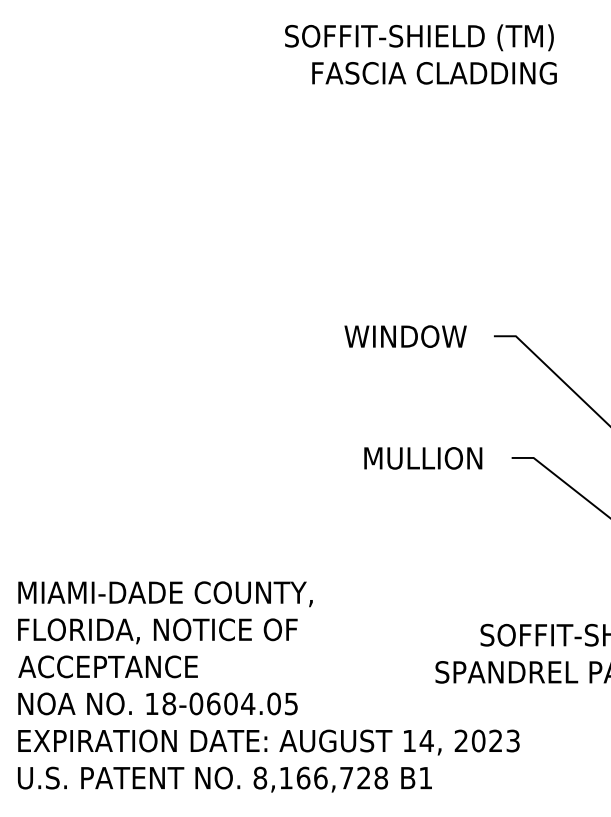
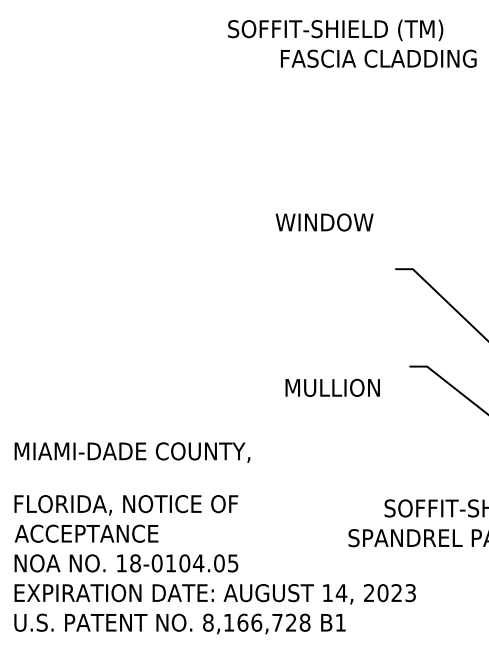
text: (434, 72) -> (378, 58), moved
text: (405, 336) -> (324, 222), moved
text: (422, 457) -> (332, 387), moved
text: (165, 594) -> (132, 452), moved
text: (213, 704) -> (170, 563), 18-0604.05 -> 18-0104.05

